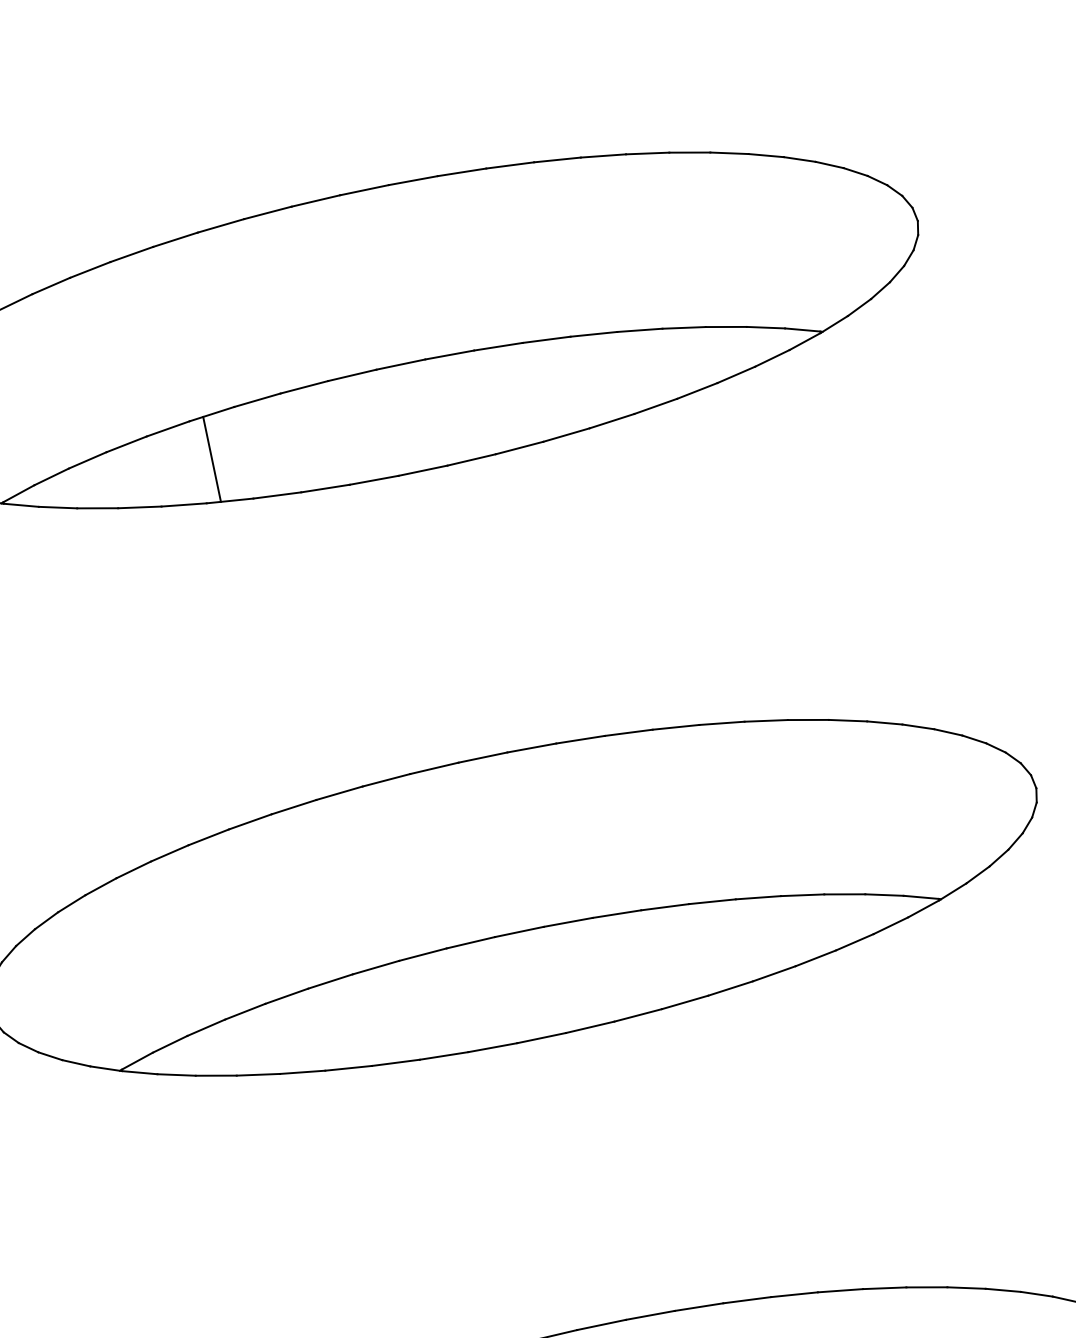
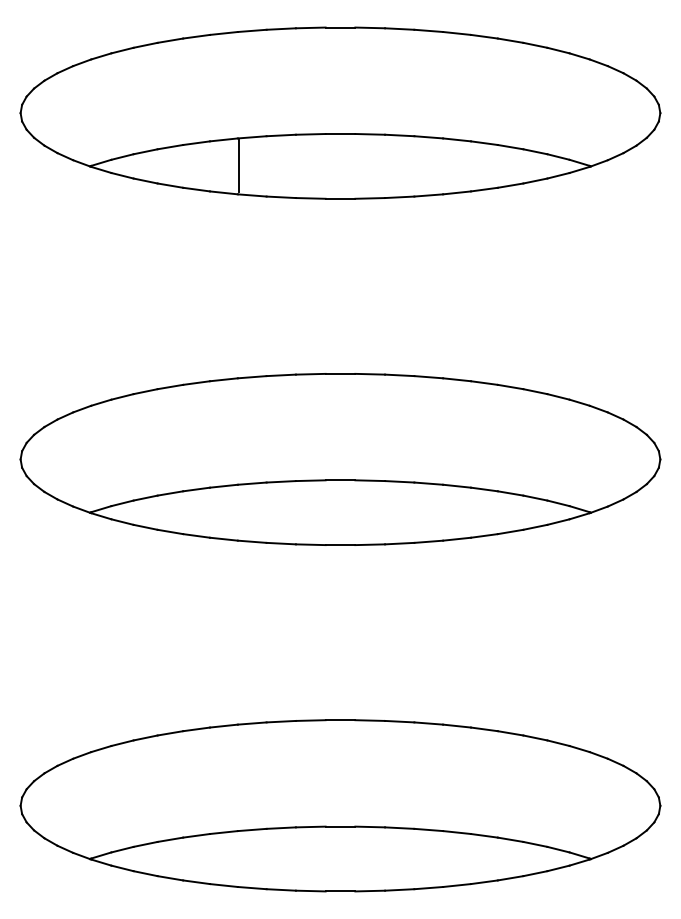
line: (212, 459) -> (239, 166), moved

